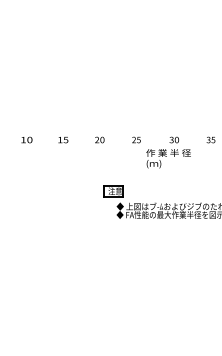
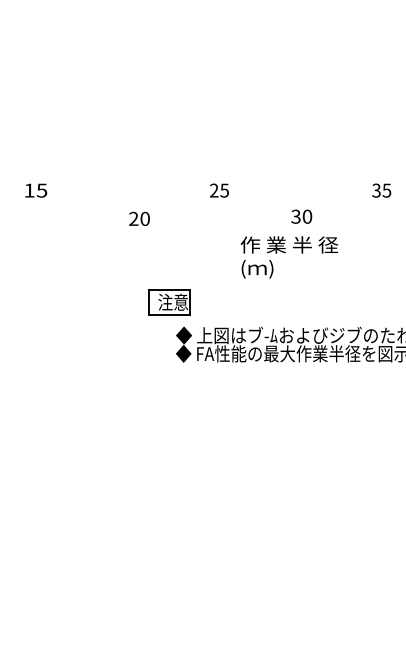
text: (99, 139) -> (138, 217), moved
text: (63, 140) -> (36, 191), moved
text: (168, 152) -> (289, 243), moved

